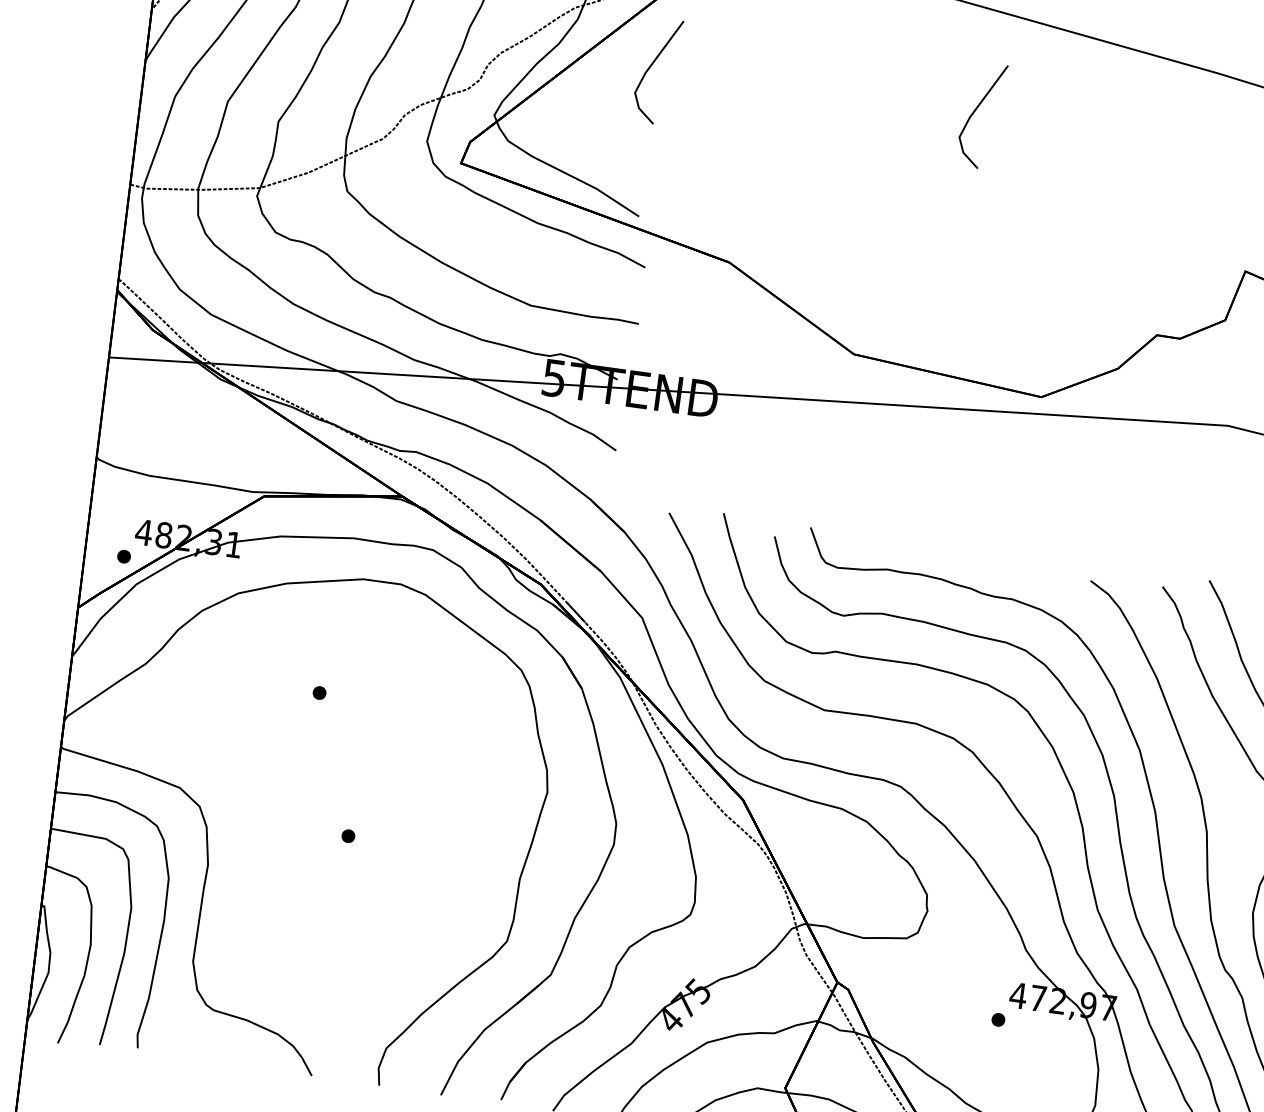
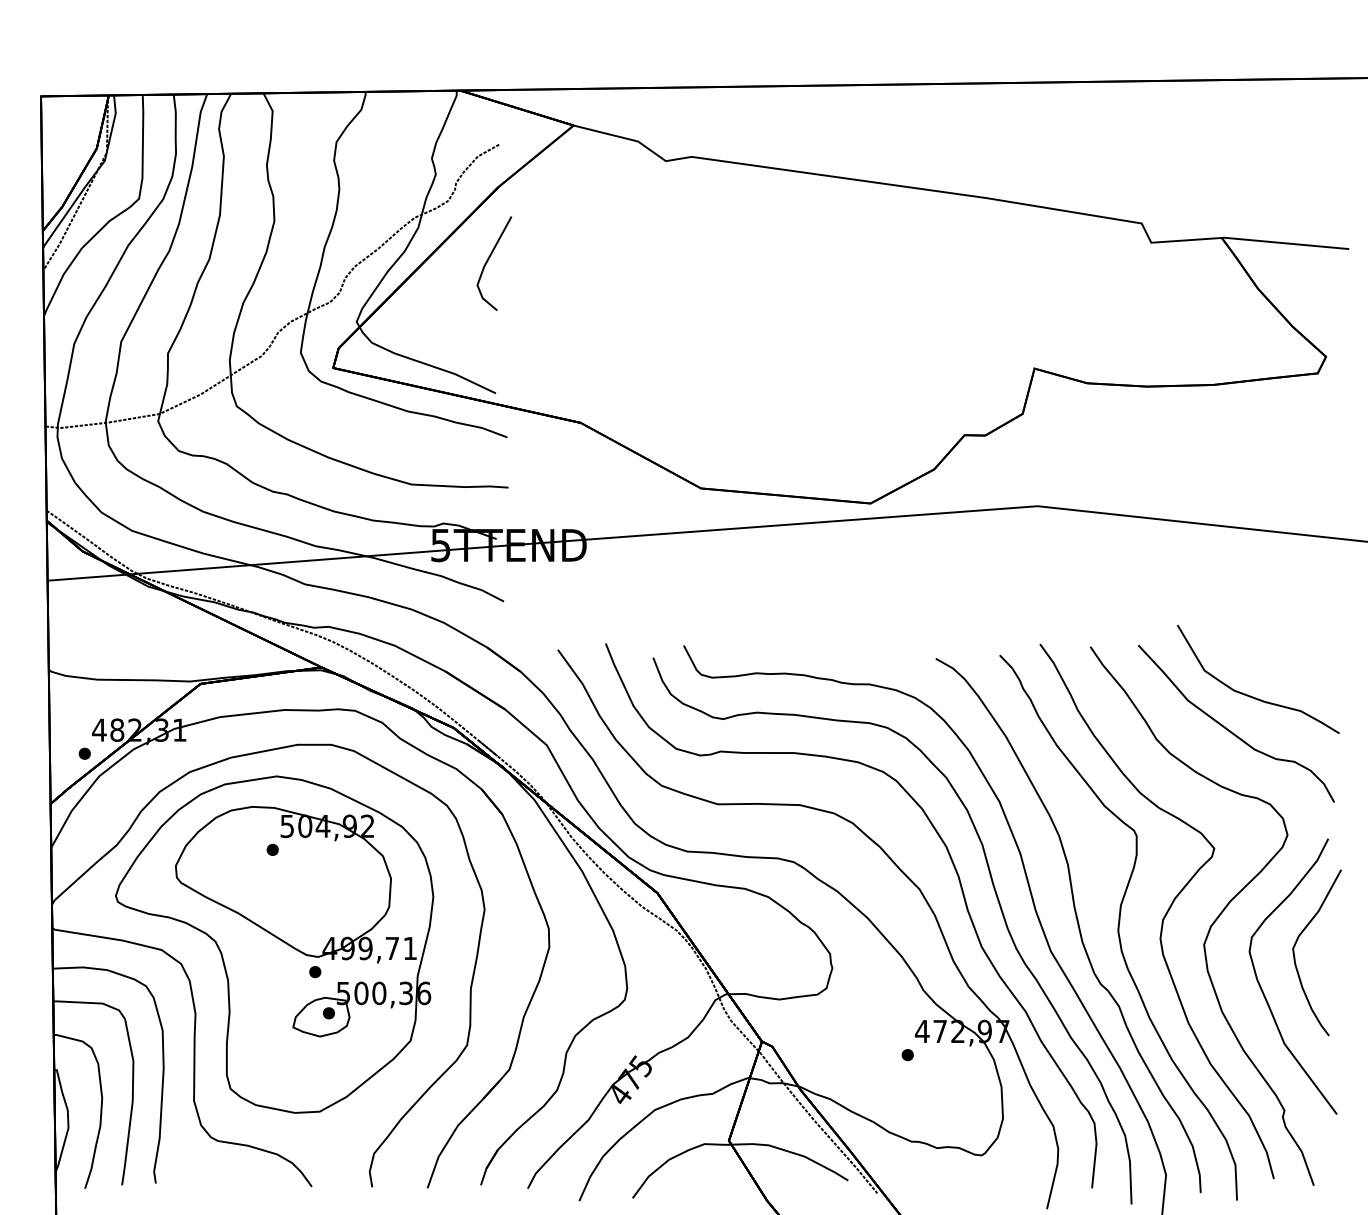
line: (975, 112) -> (778, 261), removed
part: (307, 799) -> (274, 944), added

